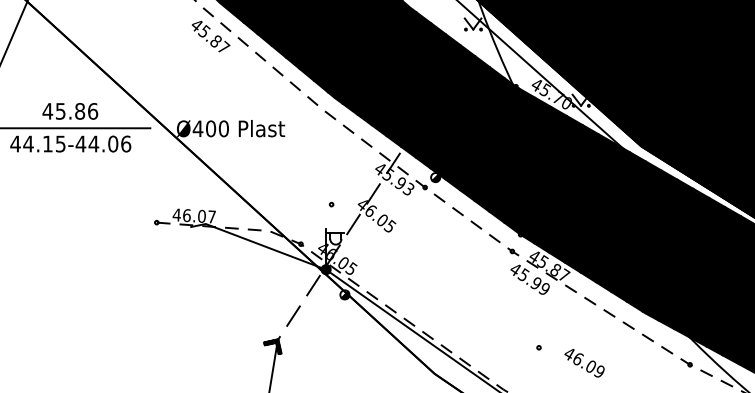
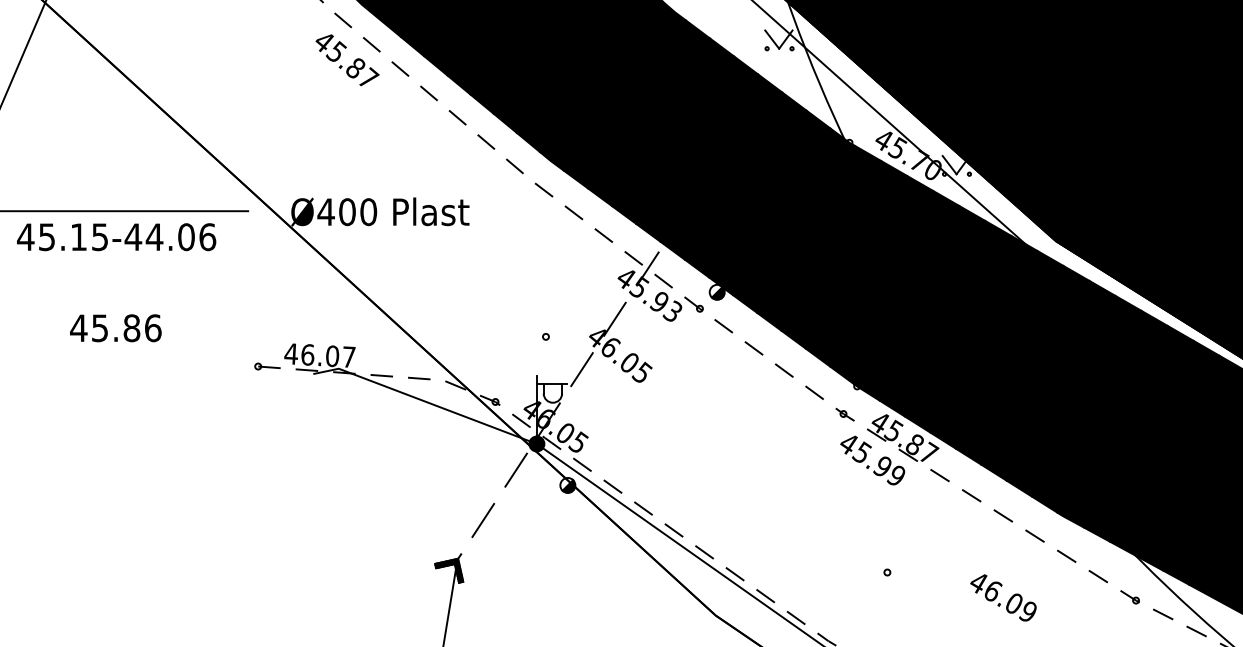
text: (70, 111) -> (116, 328), moved
text: (28, 143) -> (47, 236), 44.15-44.06 -> 45.15-44.06
text: (584, 363) -> (1003, 598), moved

